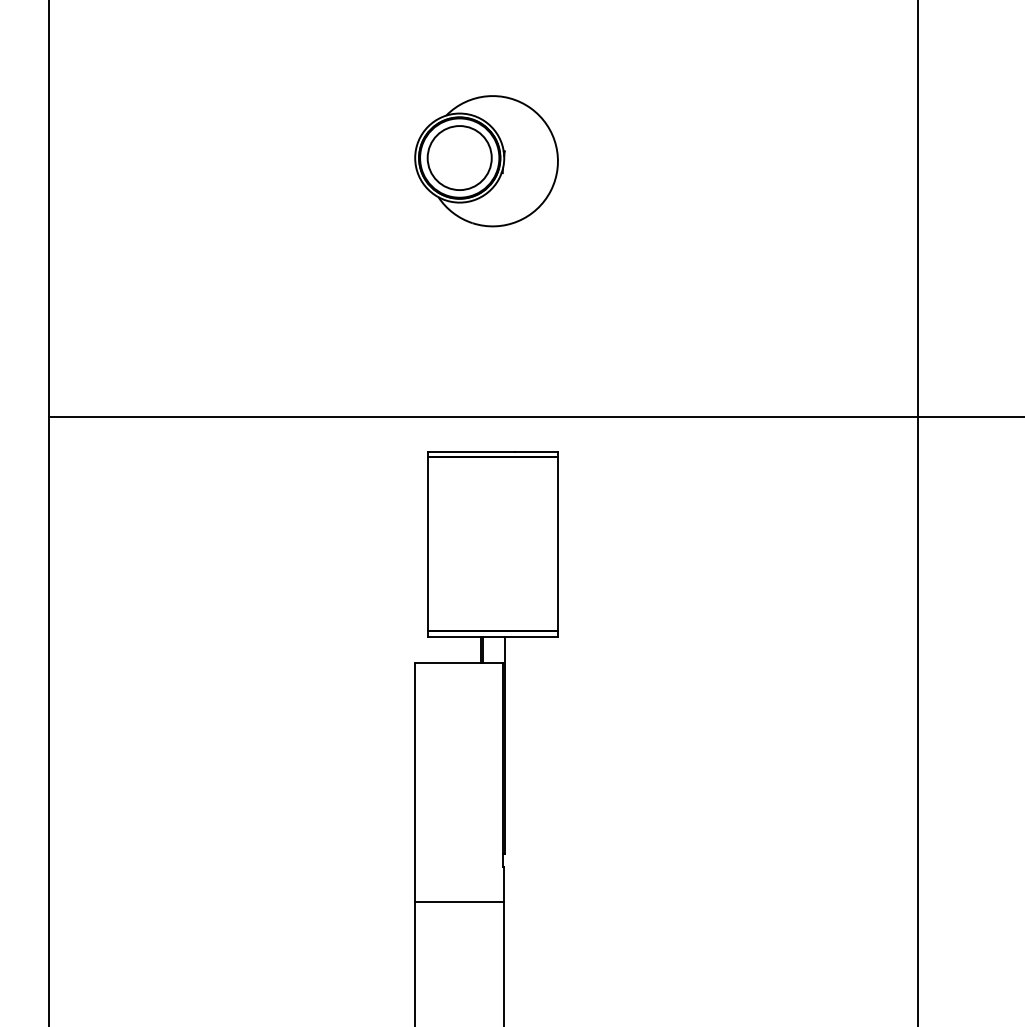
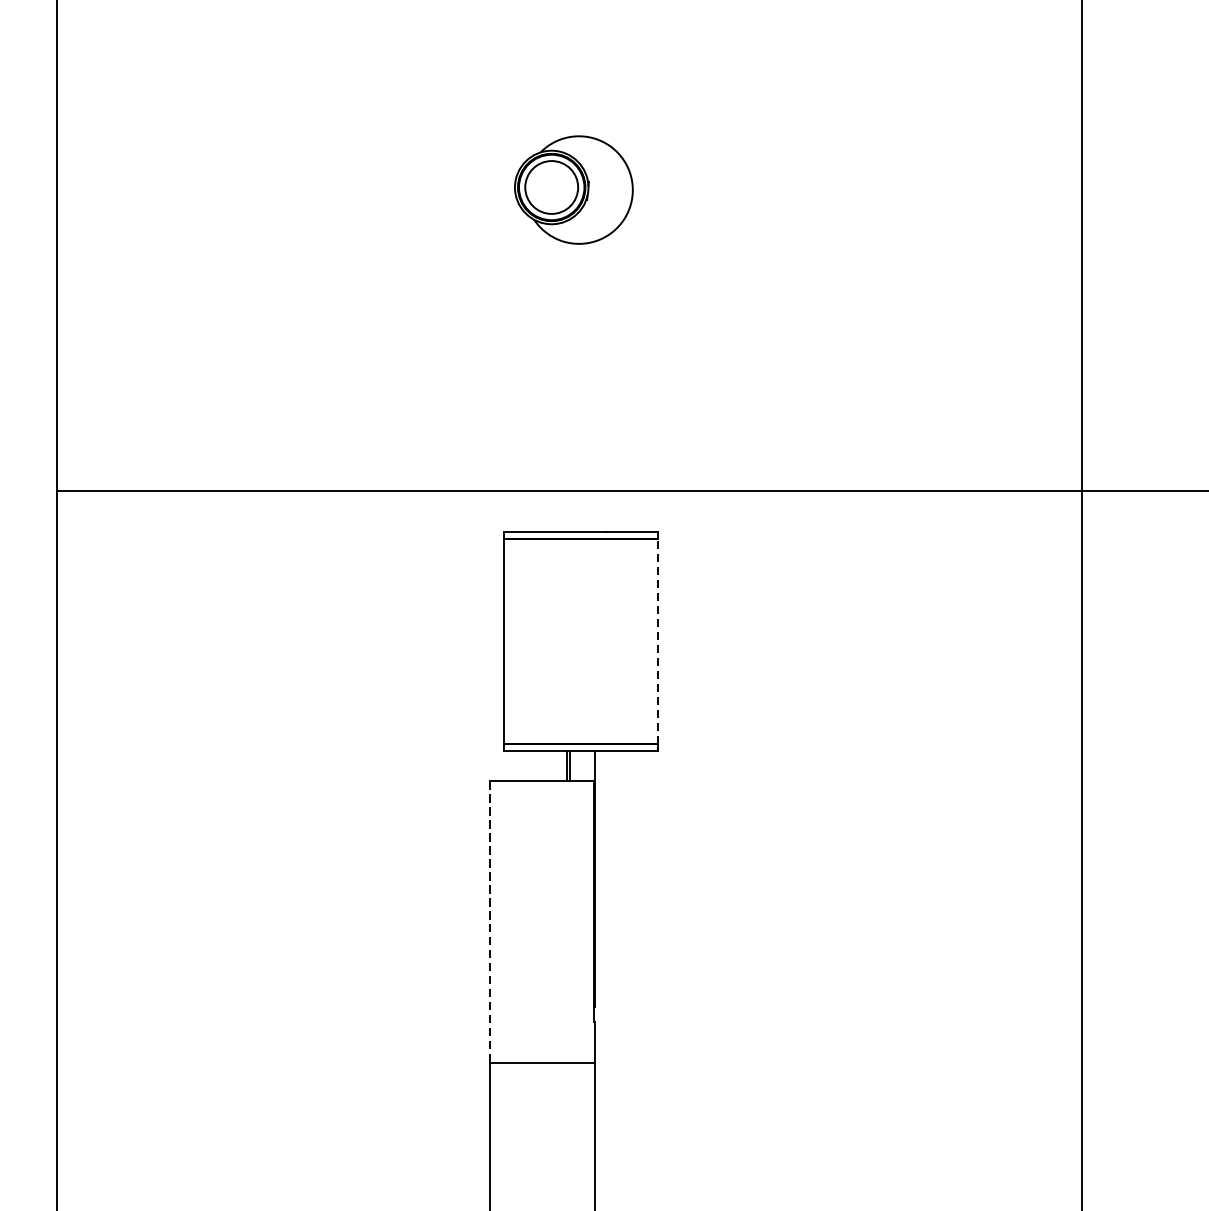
part: (486, 161) -> (573, 190), size x0.7
line: (557, 544) -> (657, 642), solid -> dashed
line: (415, 782) -> (490, 922), solid -> dashed

